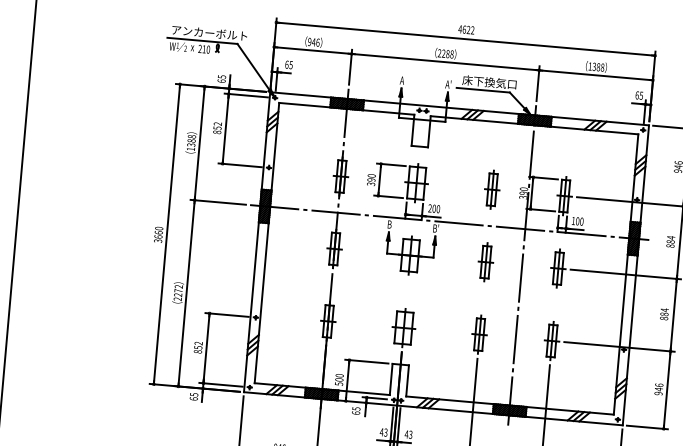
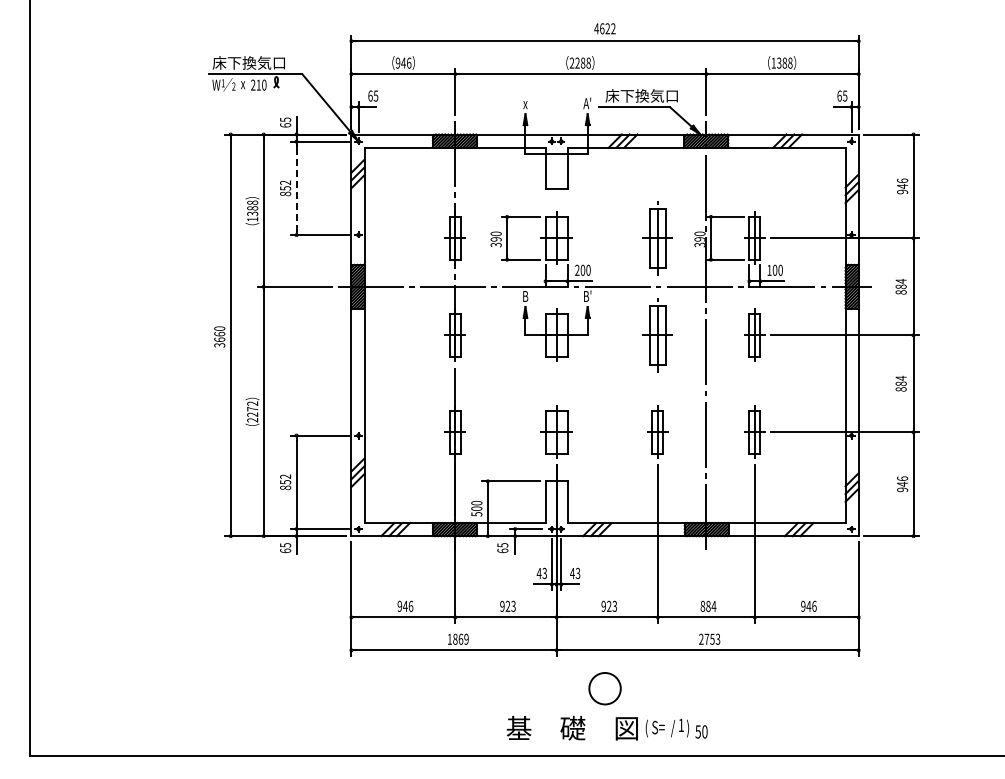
text: (209, 32) -> (263, 62), アンカーボルト -> 床下換気口
text: (402, 80) -> (525, 103), A -> x
line: (225, 128) -> (296, 187), solid -> dashed
part: (492, 189) -> (657, 237), size x1.4
part: (485, 261) -> (657, 334), size x1.4

